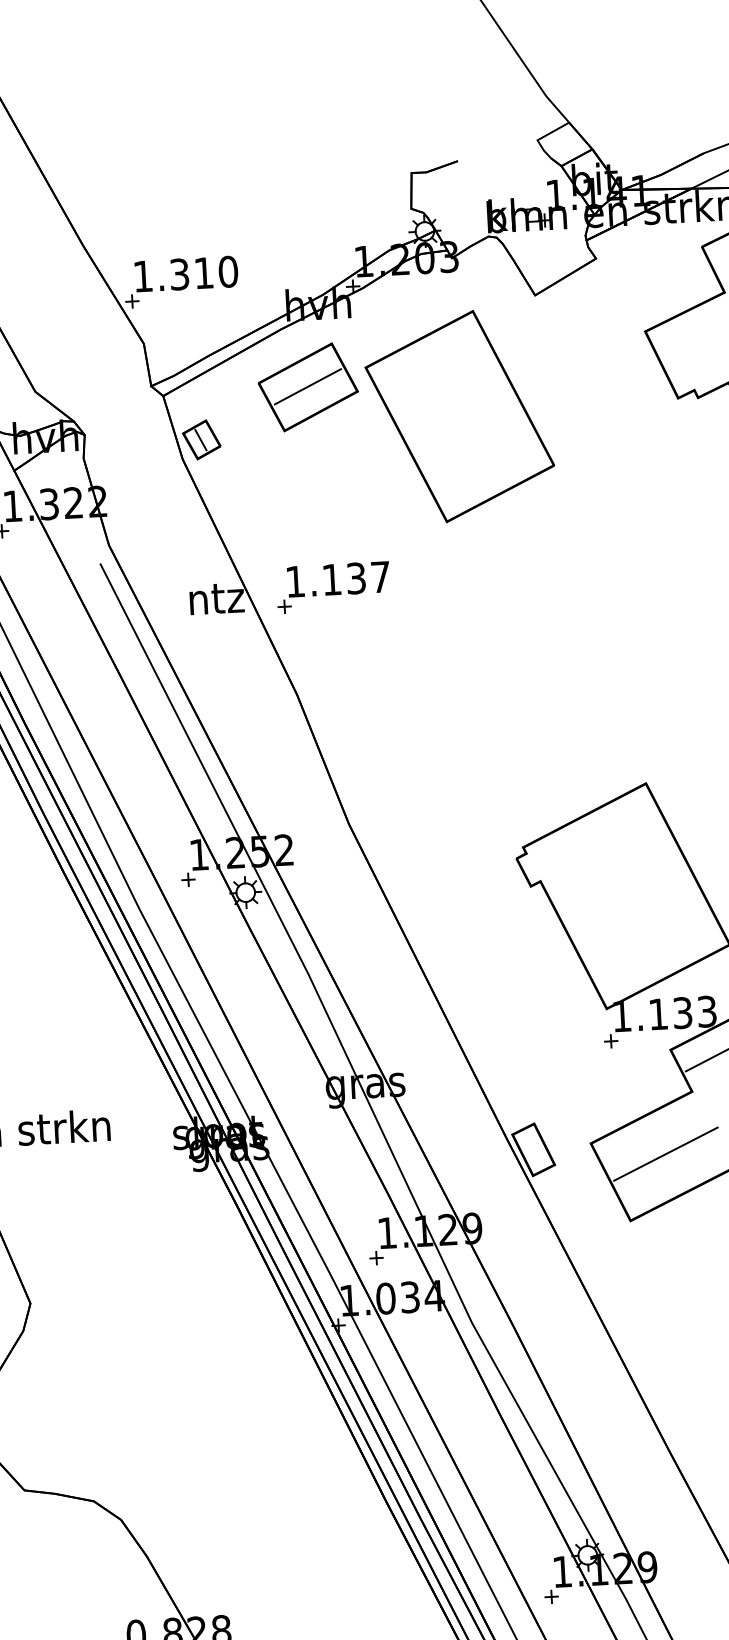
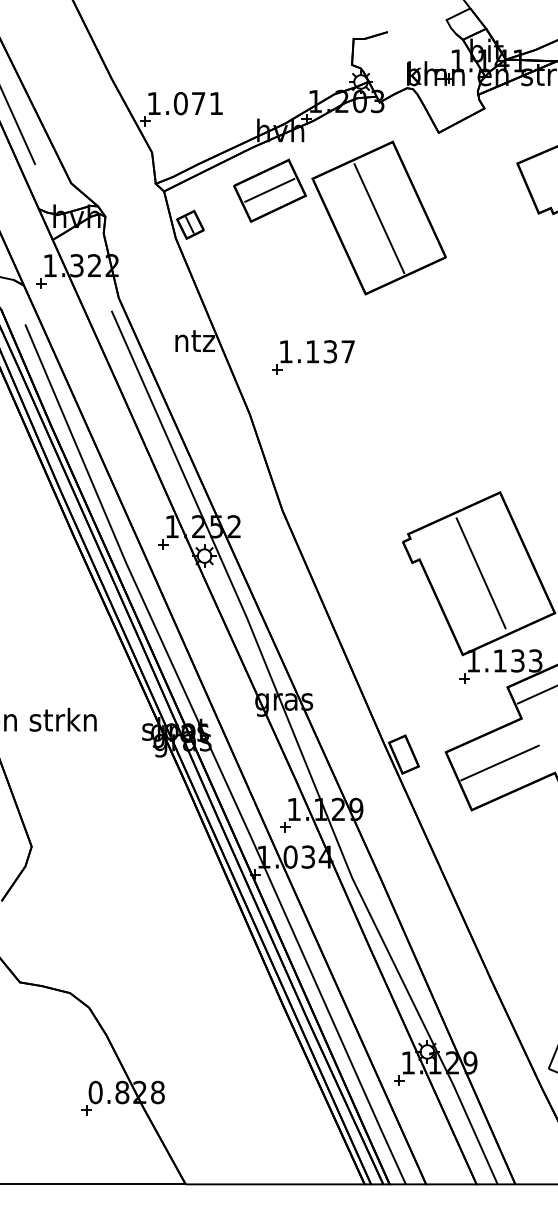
text: (203, 273) -> (198, 103), 1.310 -> 1.071
line: (460, 417) -> (379, 218), added
part: (333, 587) -> (313, 357), moved
line: (625, 895) -> (480, 573), added

